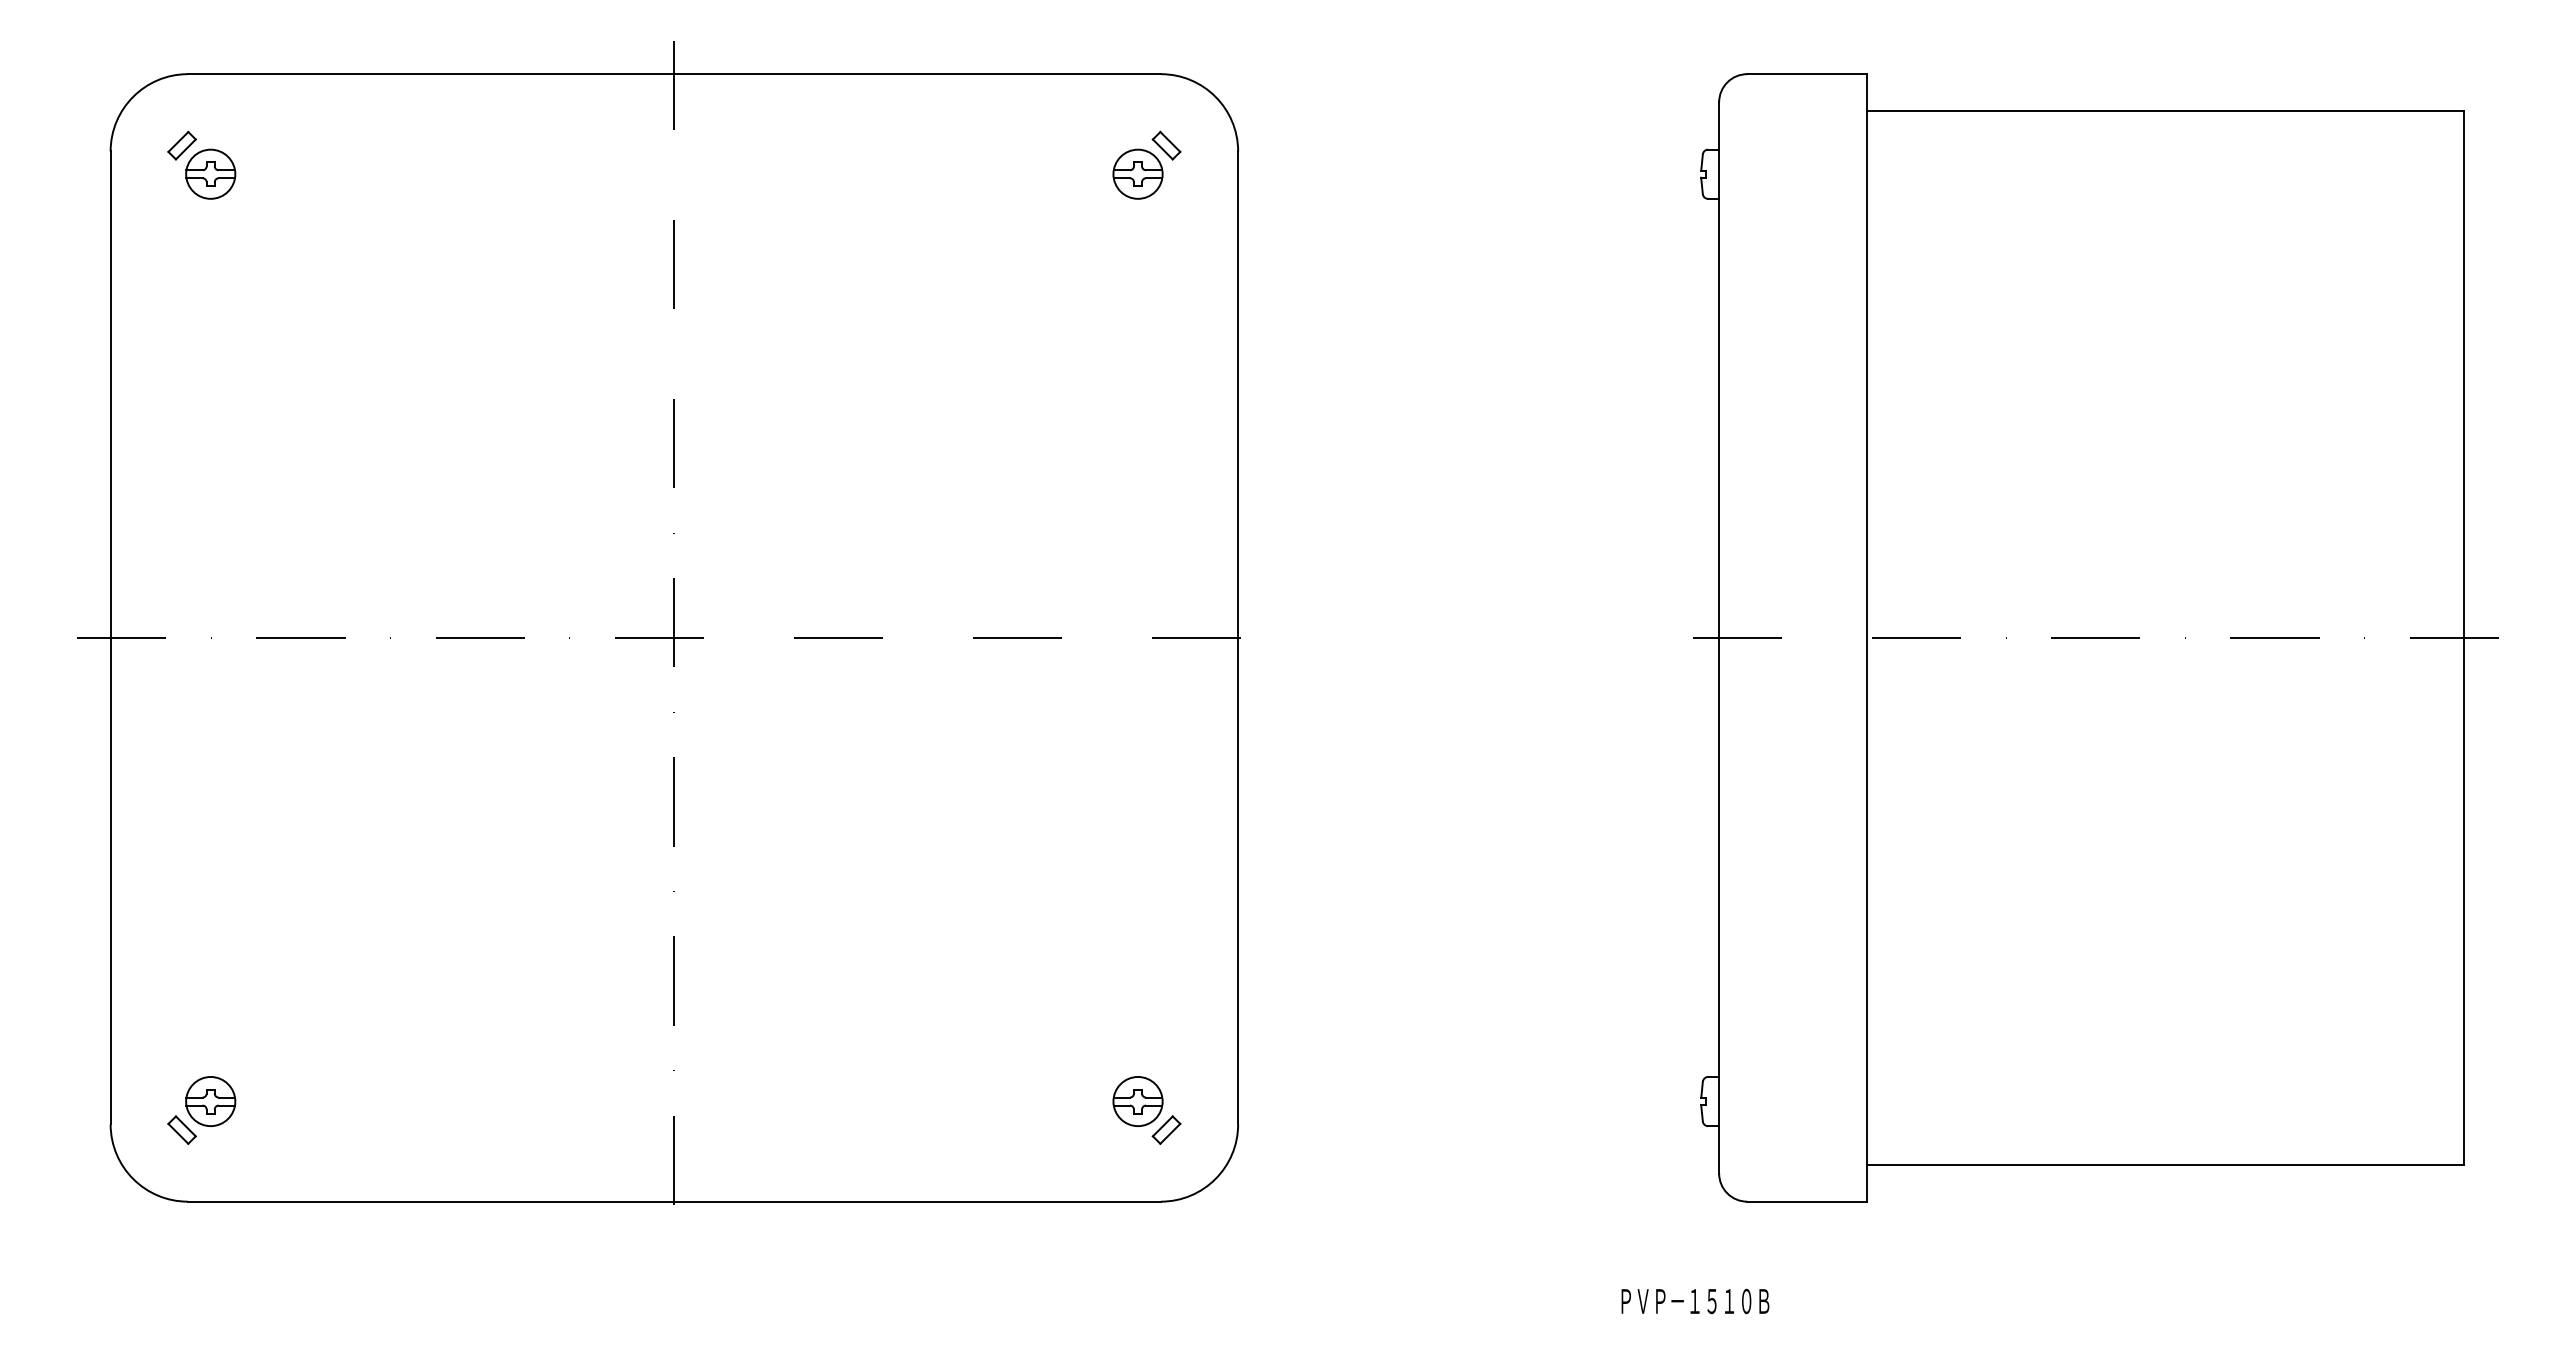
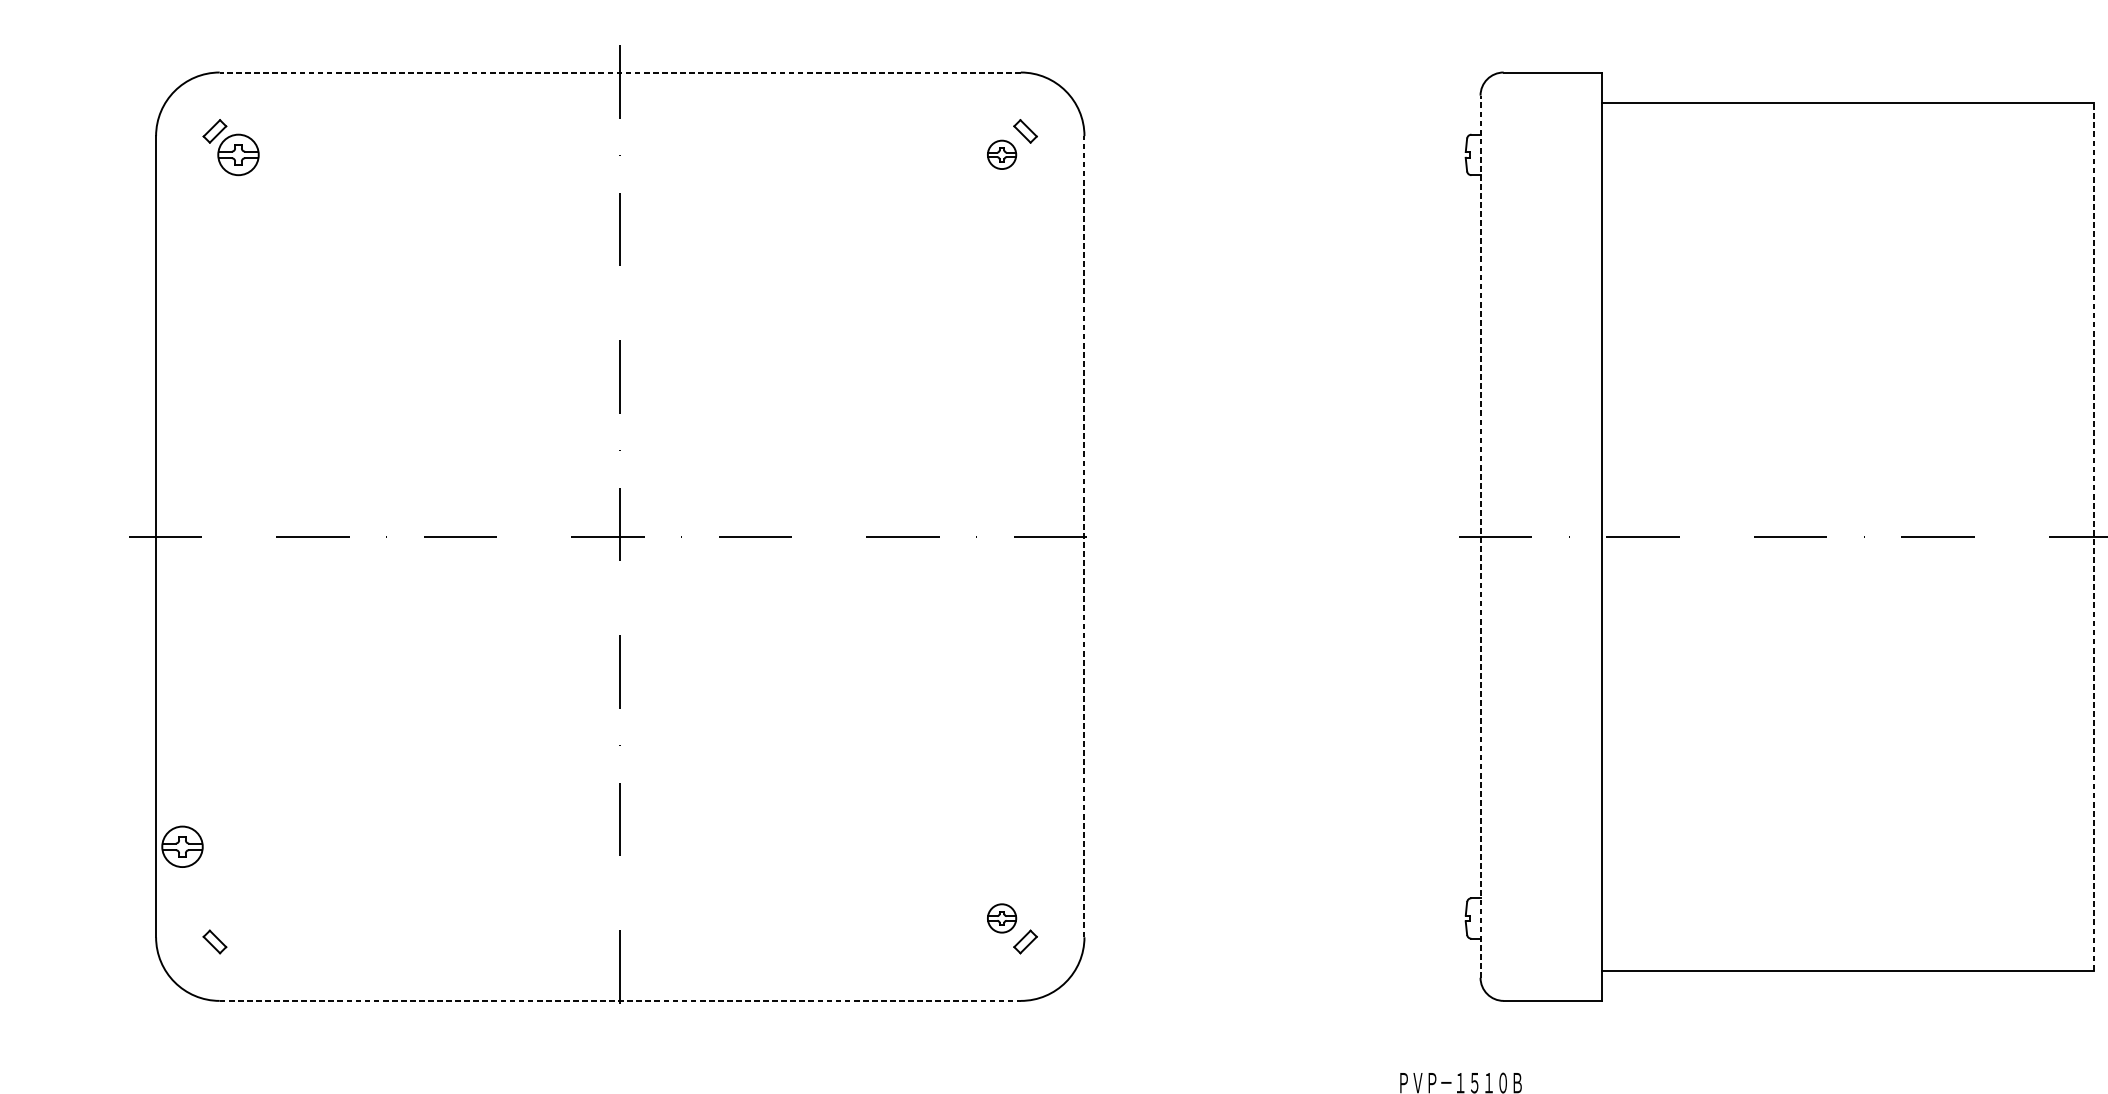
line: (673, 74) -> (619, 72), solid -> dashed
part: (1137, 173) -> (1001, 154), size x0.7
line: (1238, 637) -> (1084, 536), solid -> dashed
line: (1719, 637) -> (1480, 536), solid -> dashed
line: (2463, 637) -> (2093, 536), solid -> dashed
part: (210, 1101) -> (182, 846), moved
part: (1137, 1101) -> (1001, 918), size x0.7
line: (674, 1201) -> (620, 1000), solid -> dashed

